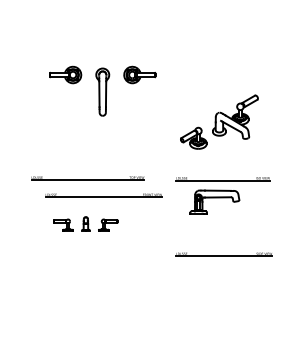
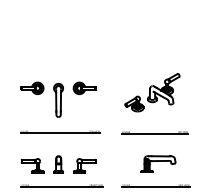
part: (102, 90) -> (58, 99), moved
part: (103, 195) -> (61, 185), moved
part: (214, 201) -> (158, 163), moved
part: (85, 223) -> (58, 163), size x1.67

